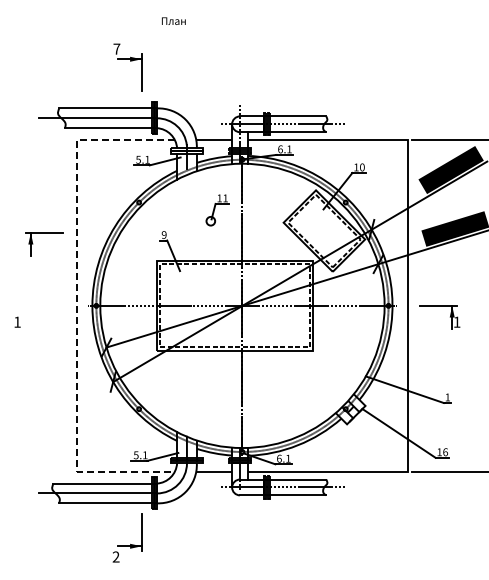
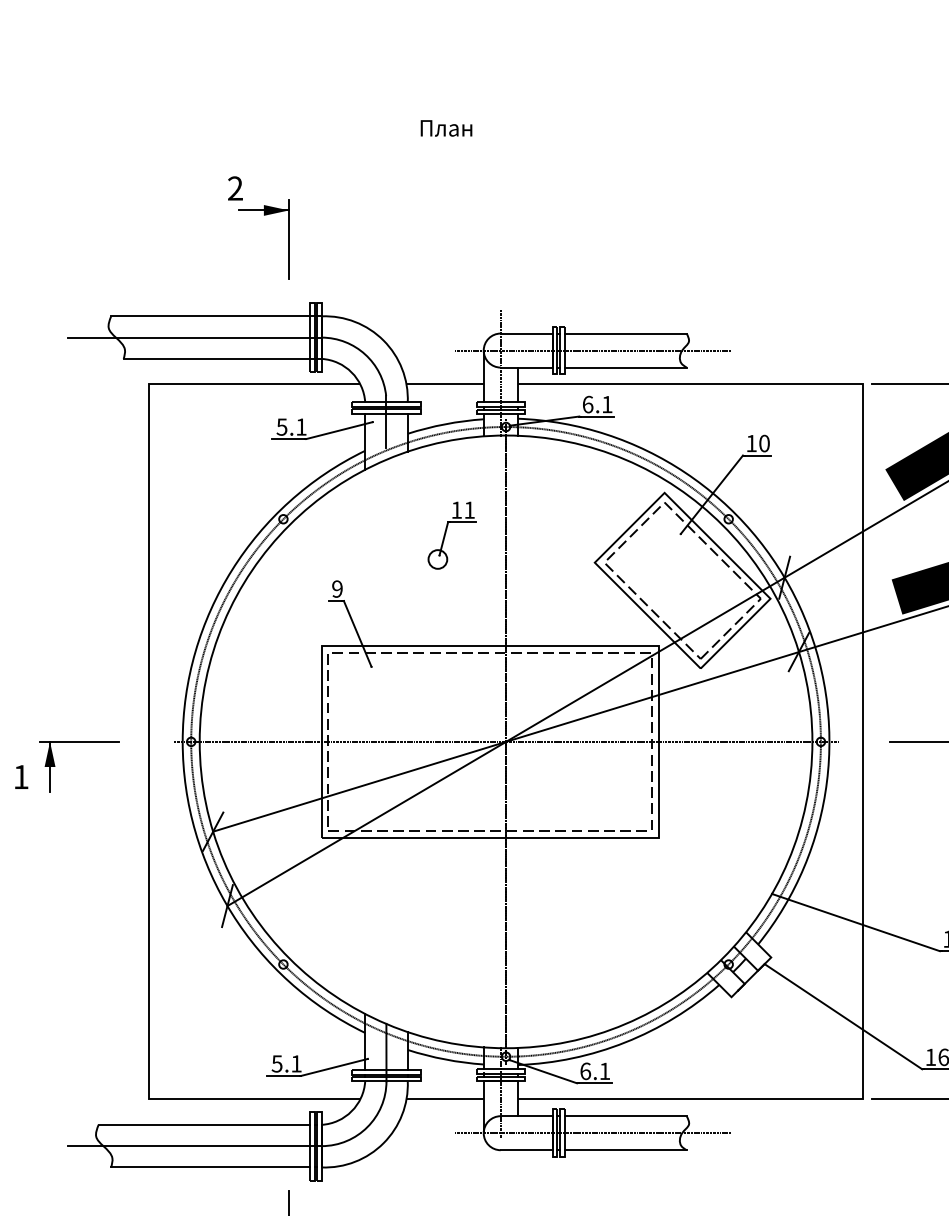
text: (173, 20) -> (445, 126), moved
text: (116, 48) -> (234, 187), 7 -> 2
part: (44, 233) -> (79, 743), moved
line: (76, 305) -> (148, 741), dashed -> solid

